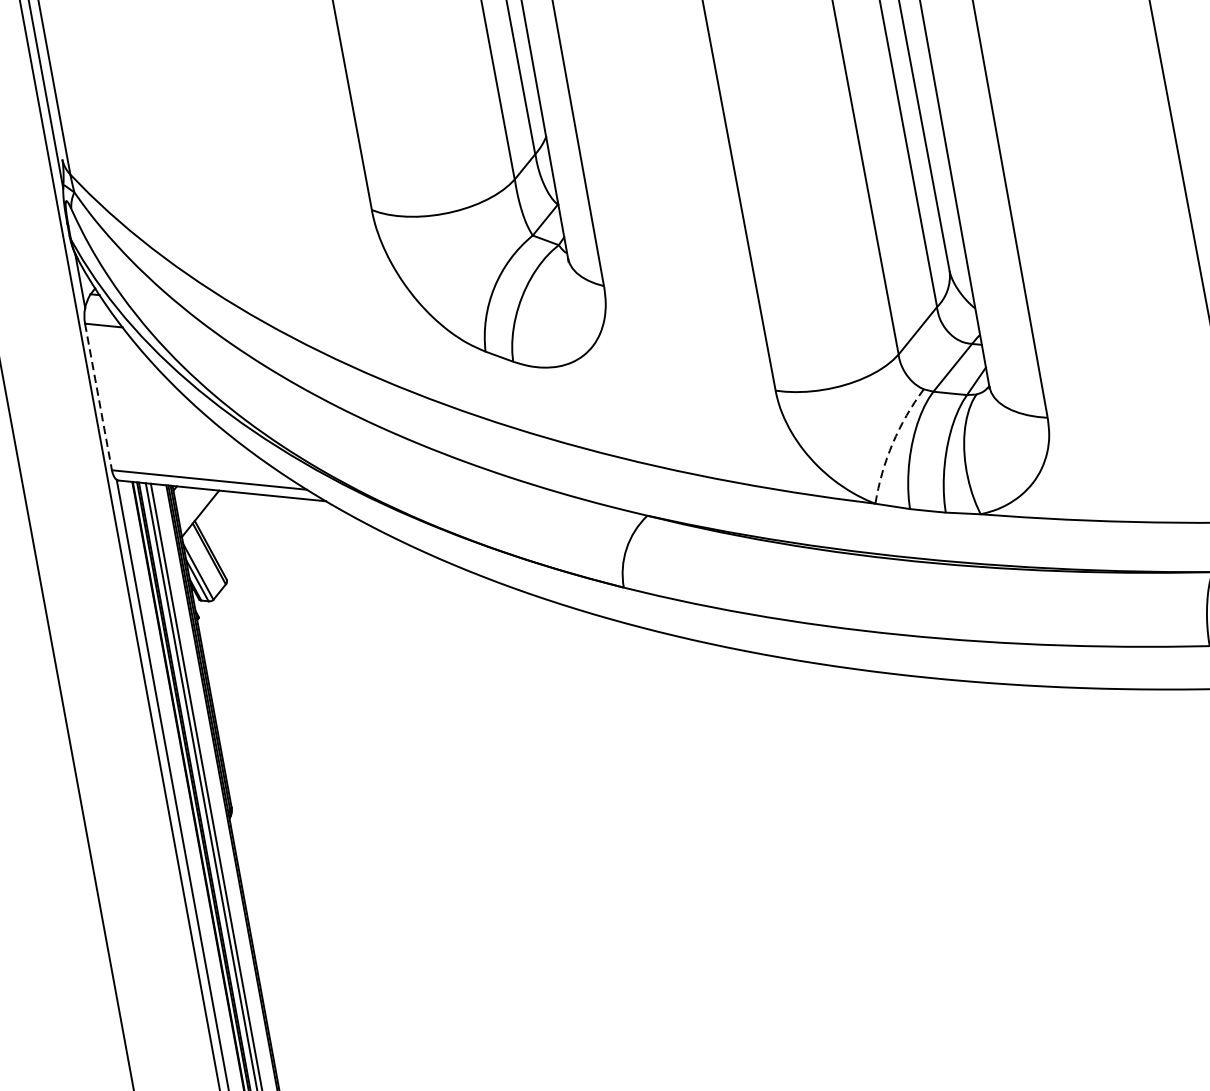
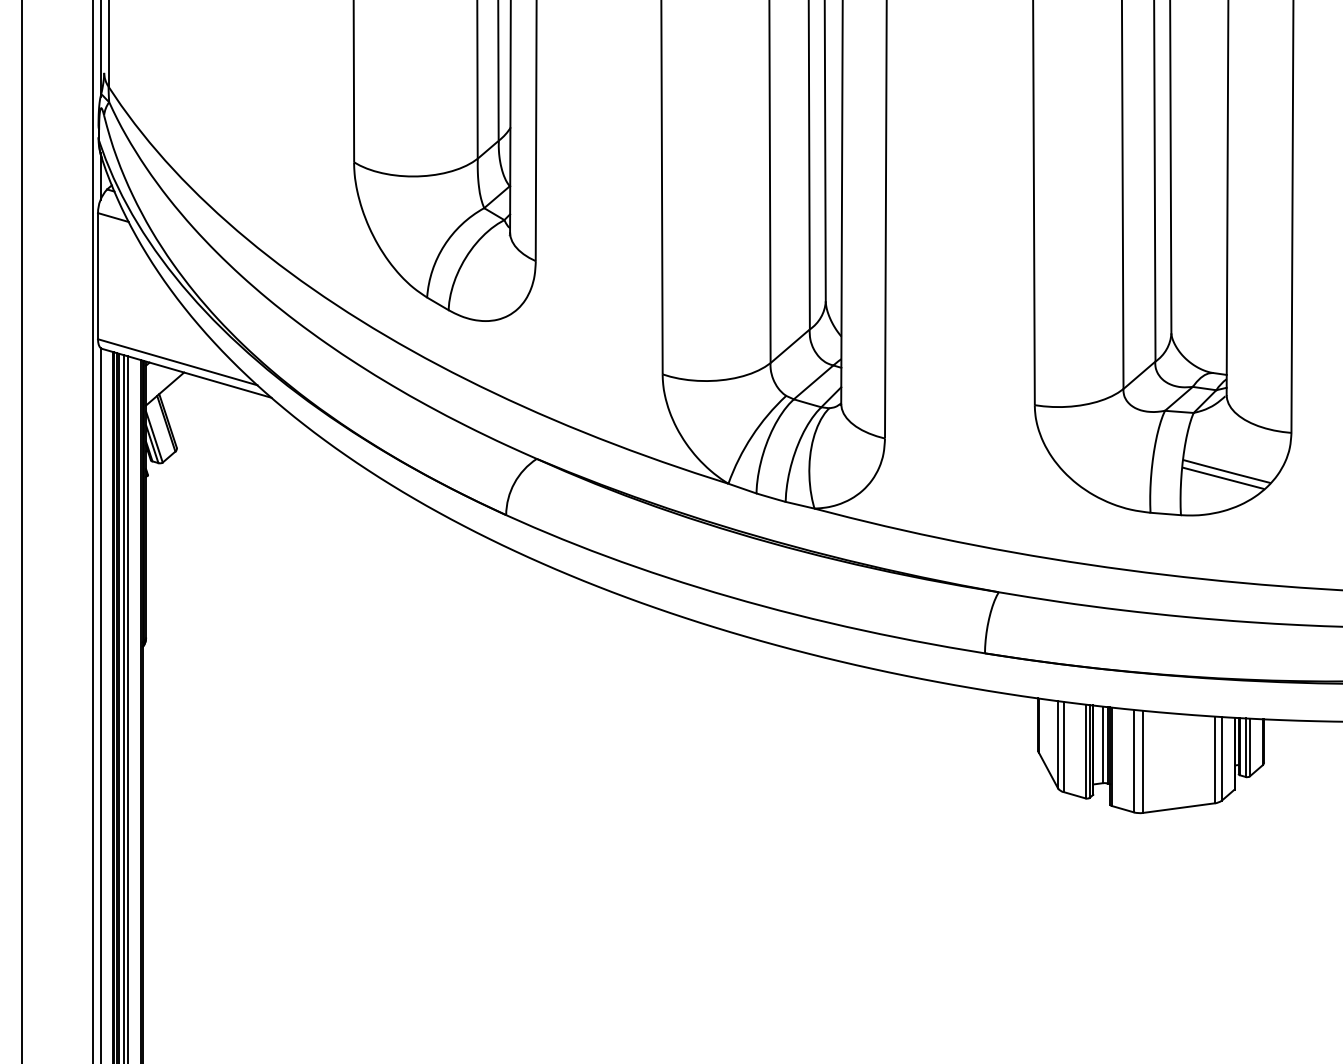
line: (99, 397) -> (98, 276), dashed -> solid
arc: (893, 443) -> (752, 436), dashed -> solid

